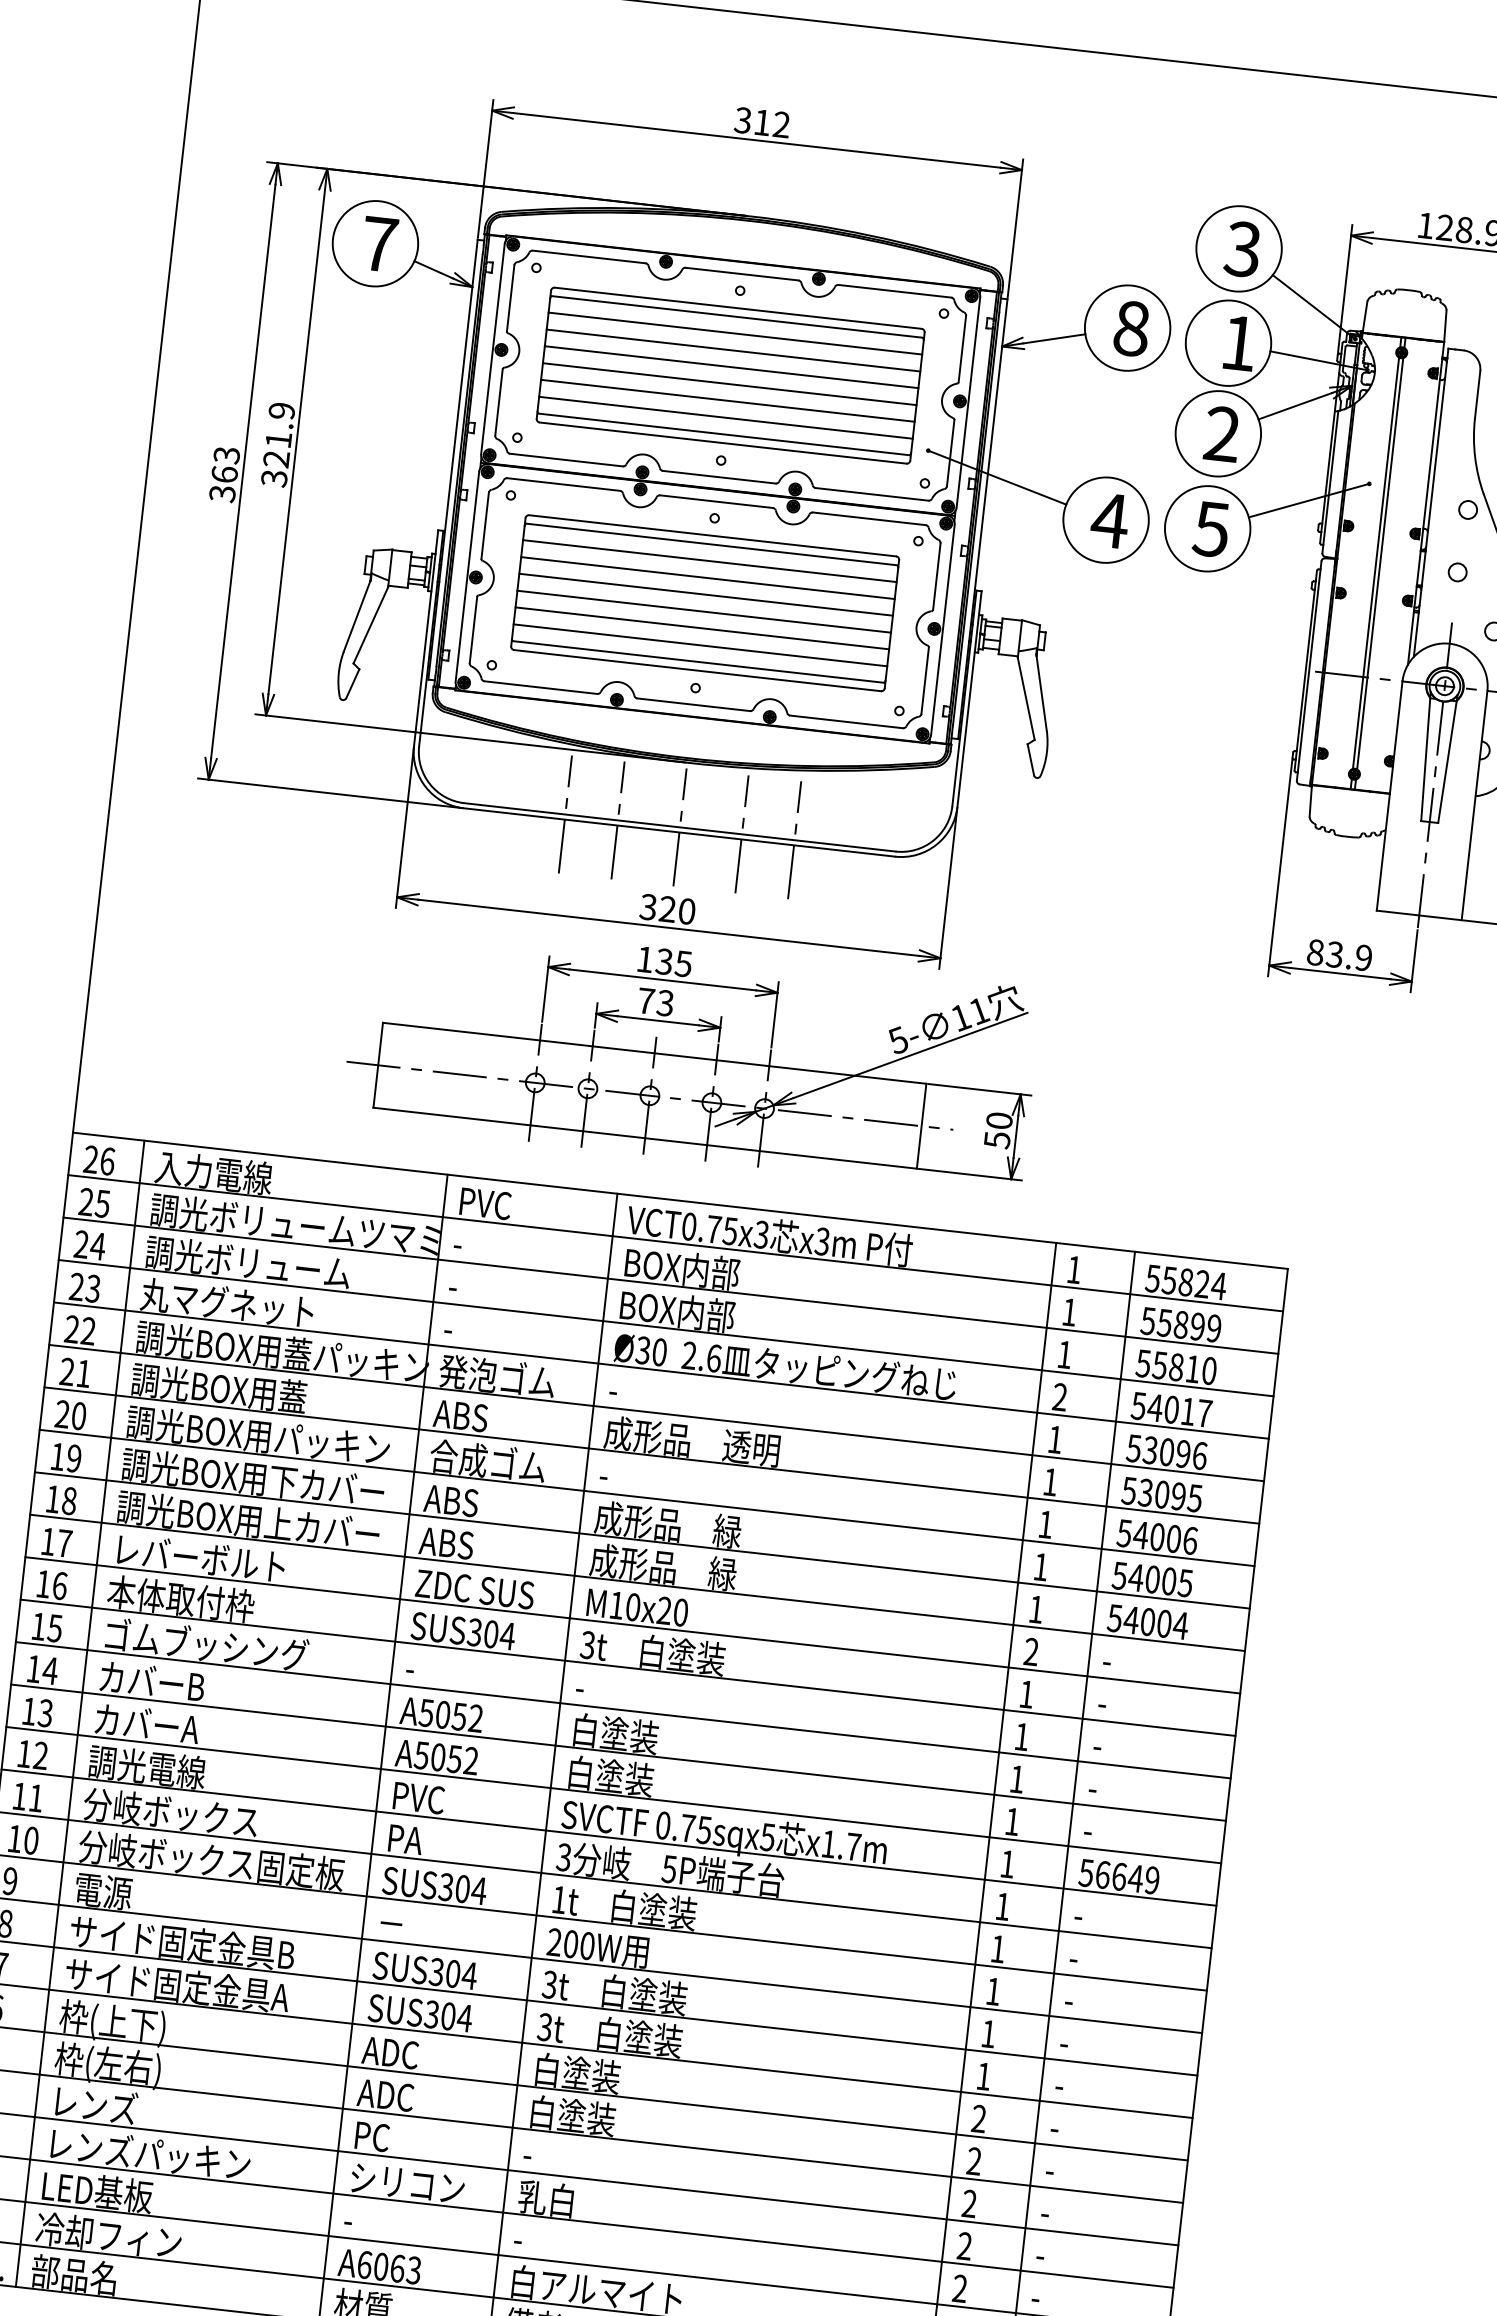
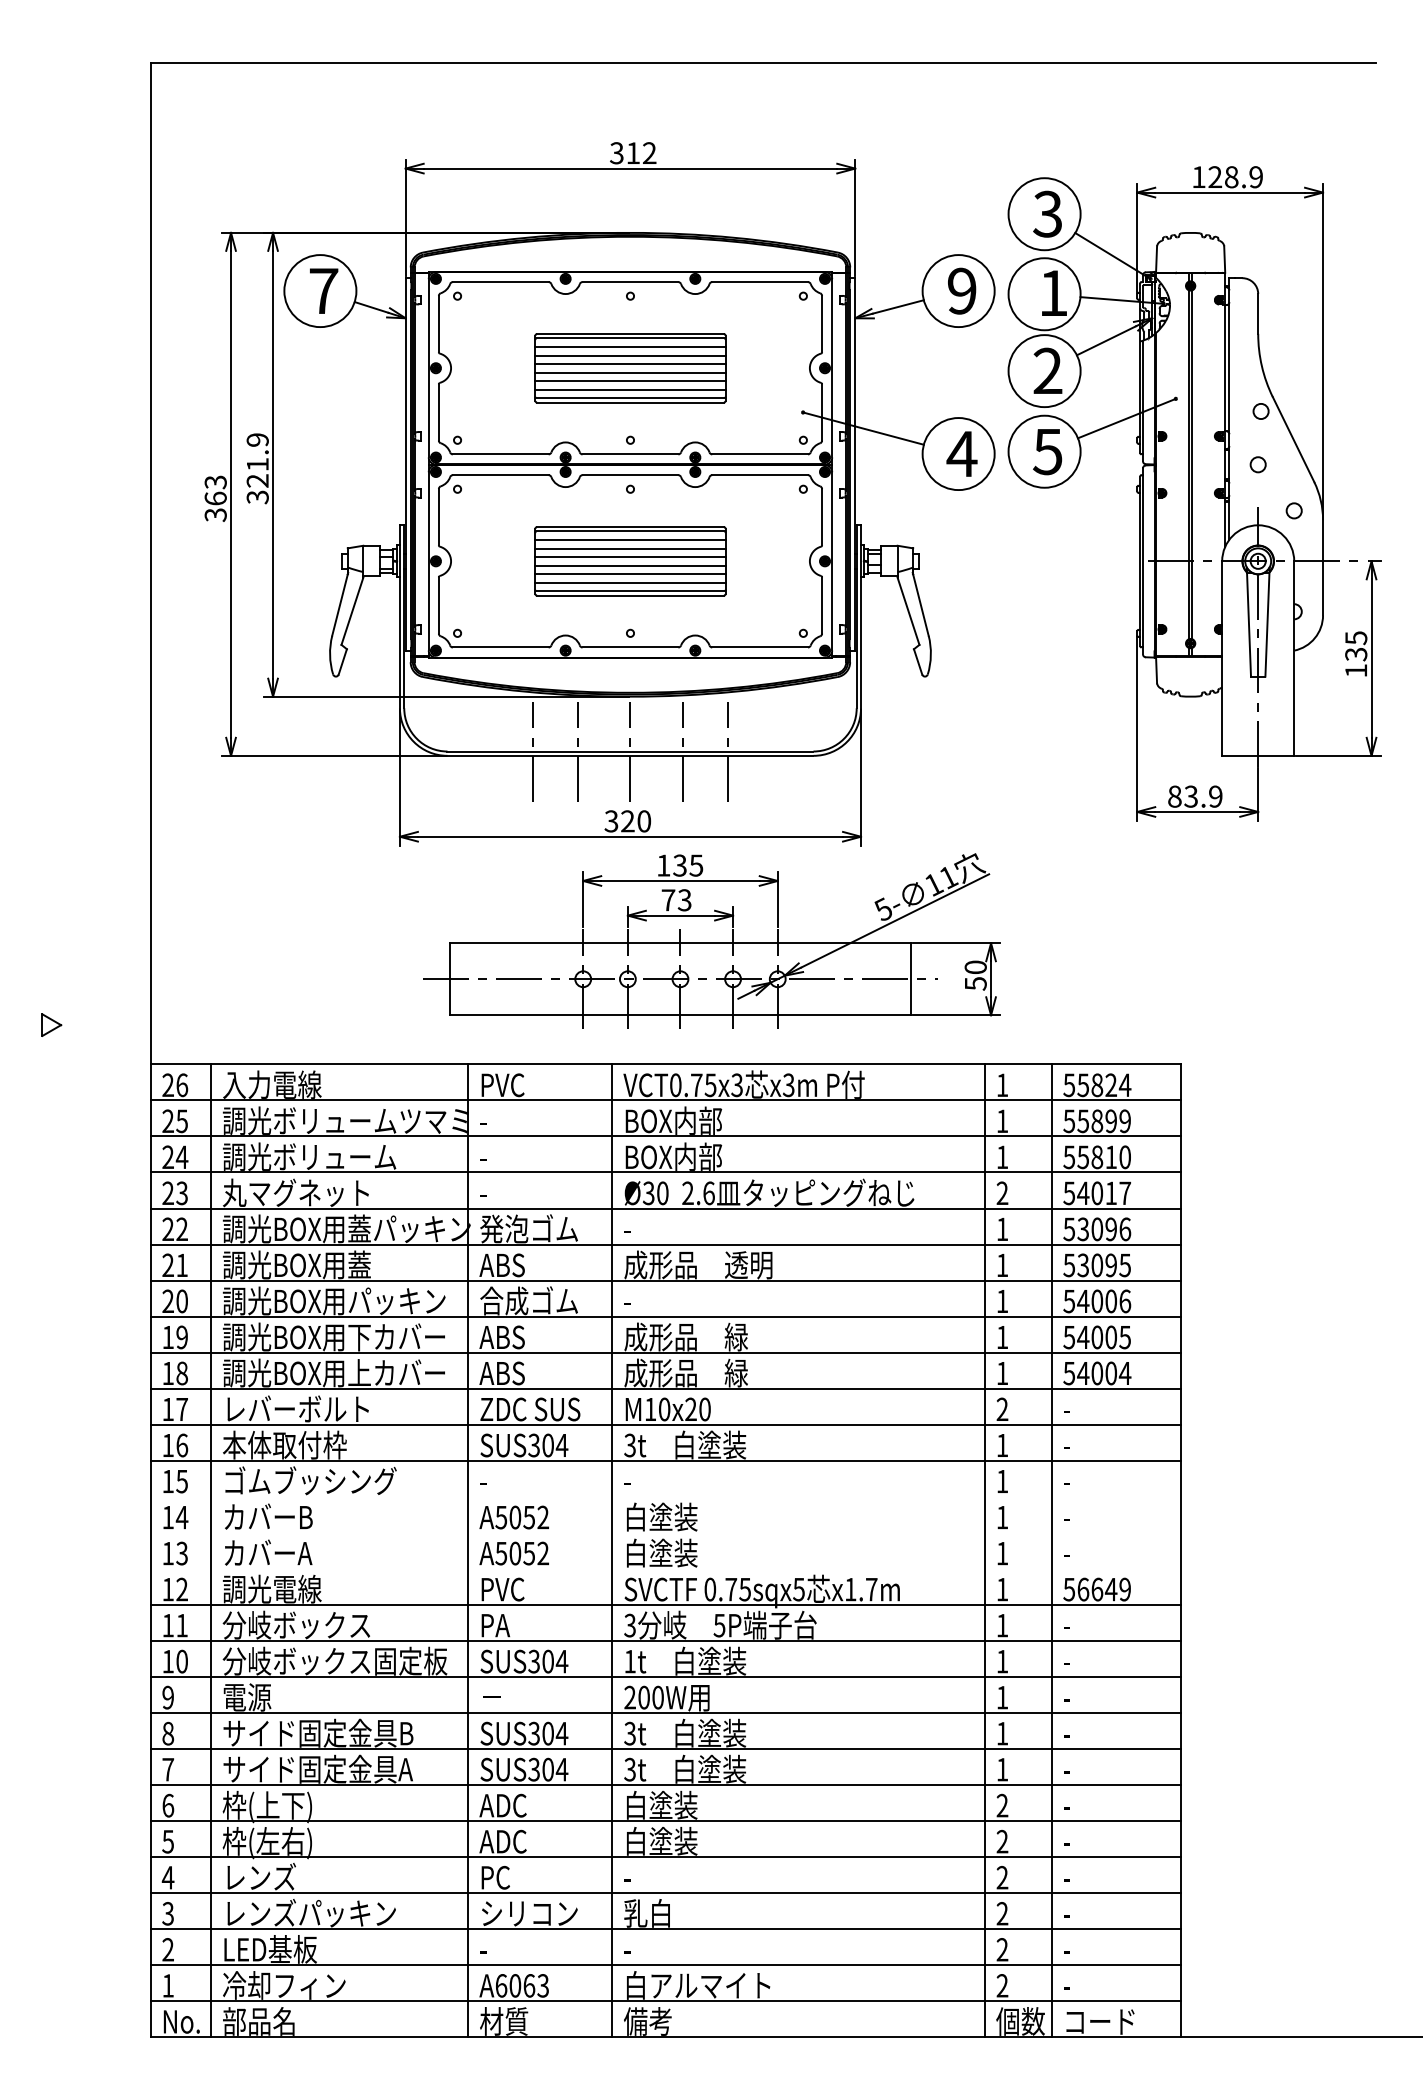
text: (1132, 327) -> (962, 290), 8 -> 9
part: (730, 375) -> (630, 368), size x0.6
part: (705, 603) -> (630, 561), size x0.6
part: (691, 1054) -> (711, 940), moved
line: (622, 1709) -> (665, 1496), removed
line: (618, 1752) -> (665, 1532), removed
line: (613, 1794) -> (665, 1568), removed

